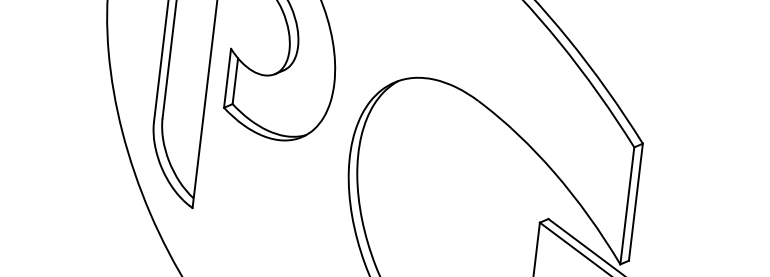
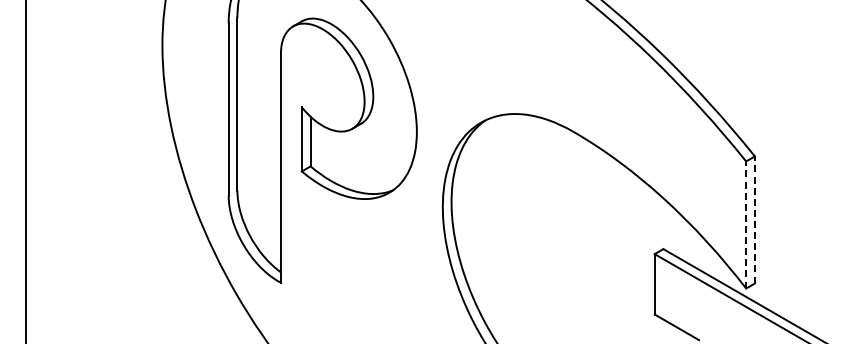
line: (635, 201) -> (754, 219), solid -> dashed
line: (627, 206) -> (746, 225), solid -> dashed

